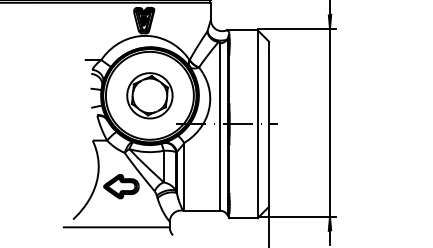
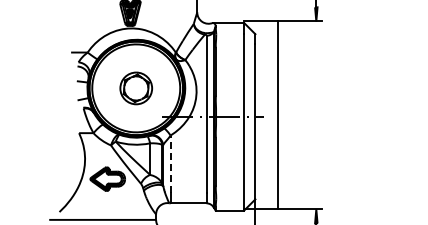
part: (149, 95) -> (135, 88), size x0.7
line: (329, 122) -> (277, 115), moved
line: (184, 171) -> (170, 164), solid -> dashed

